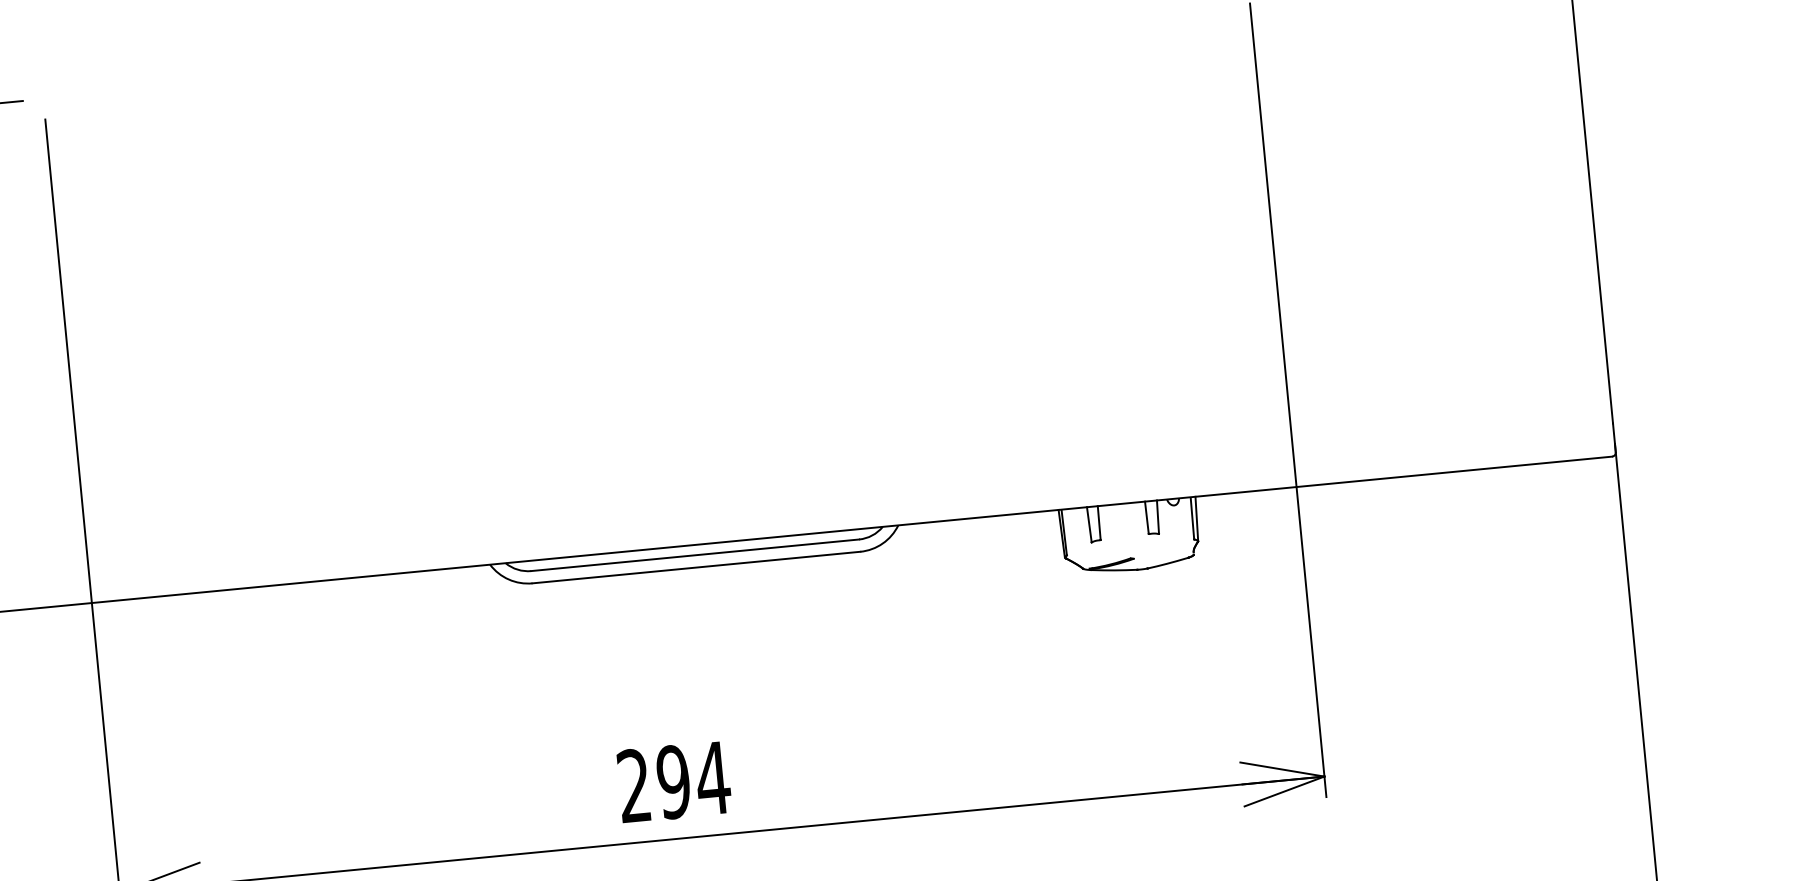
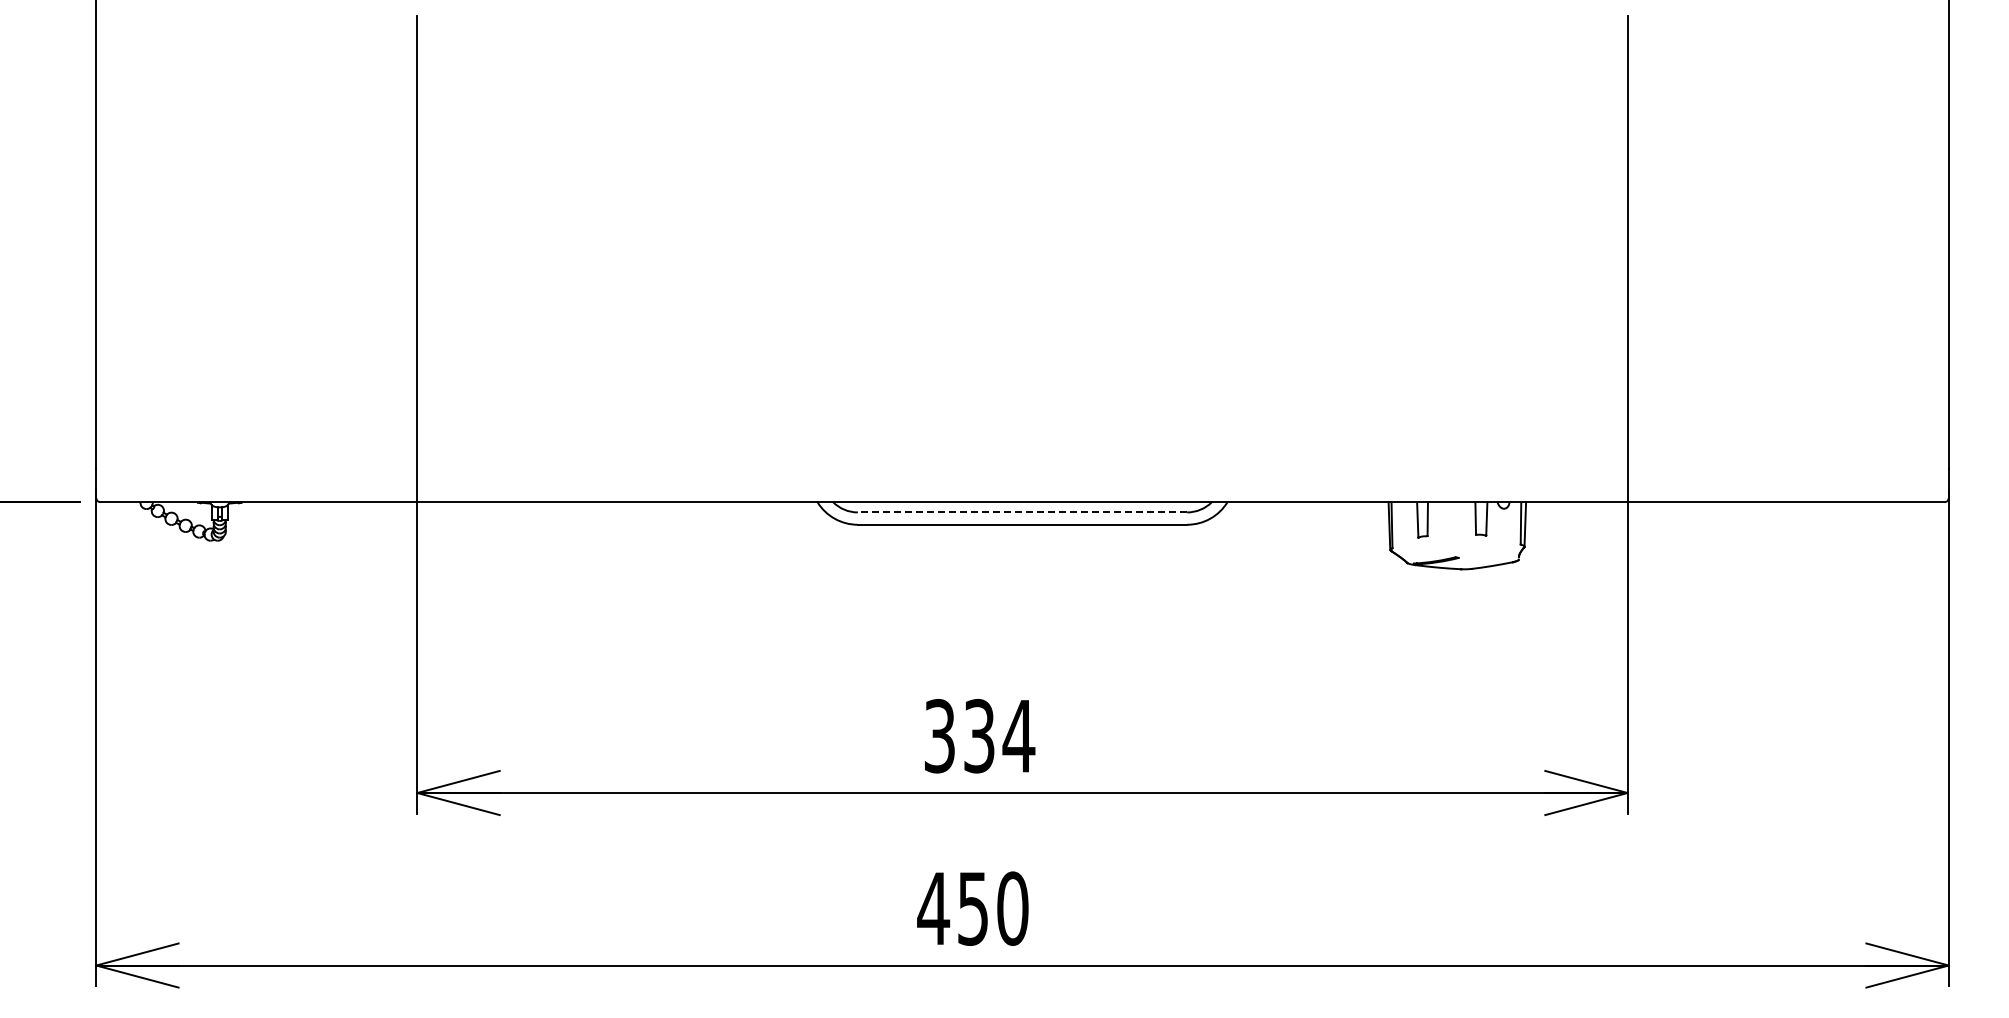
line: (695, 555) -> (1022, 512), solid -> dashed
text: (653, 784) -> (959, 736), 294 -> 334

